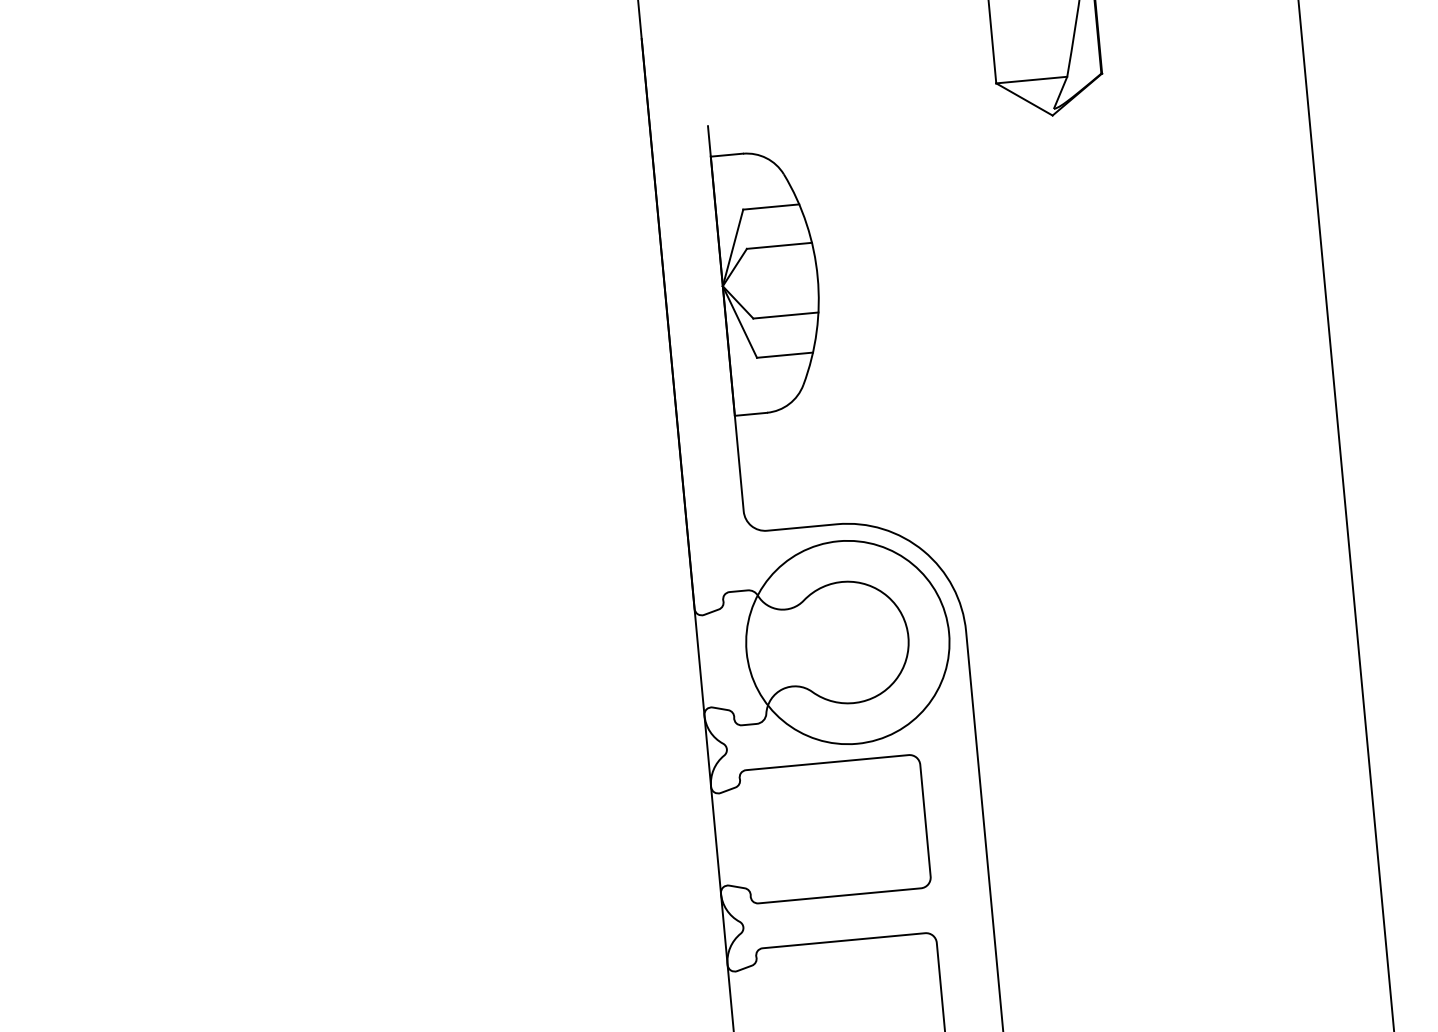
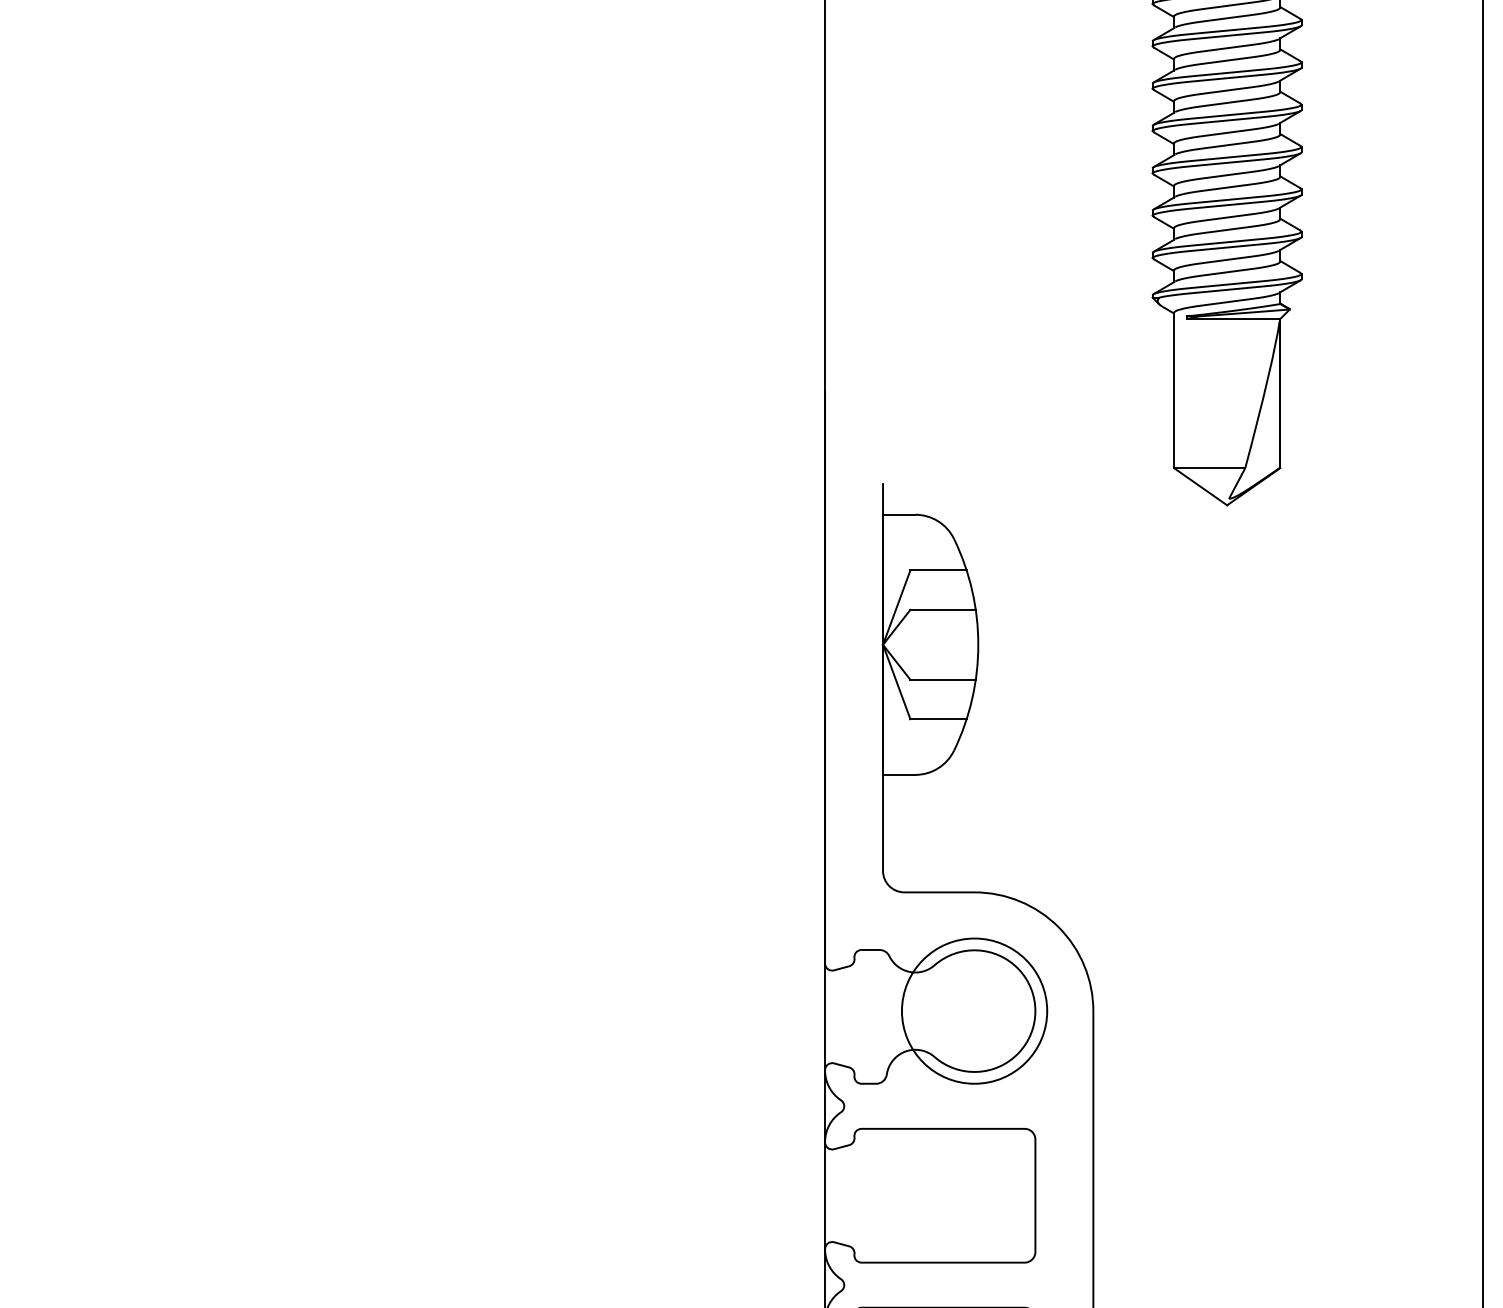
circle: (847, 641) -> (974, 1010), size x0.71

